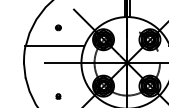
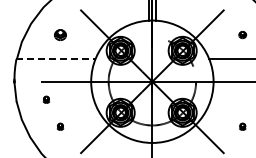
part: (58, 27) -> (60, 34), size x1.6
line: (54, 46) -> (55, 59), solid -> dashed
part: (47, 76) -> (46, 99), added

